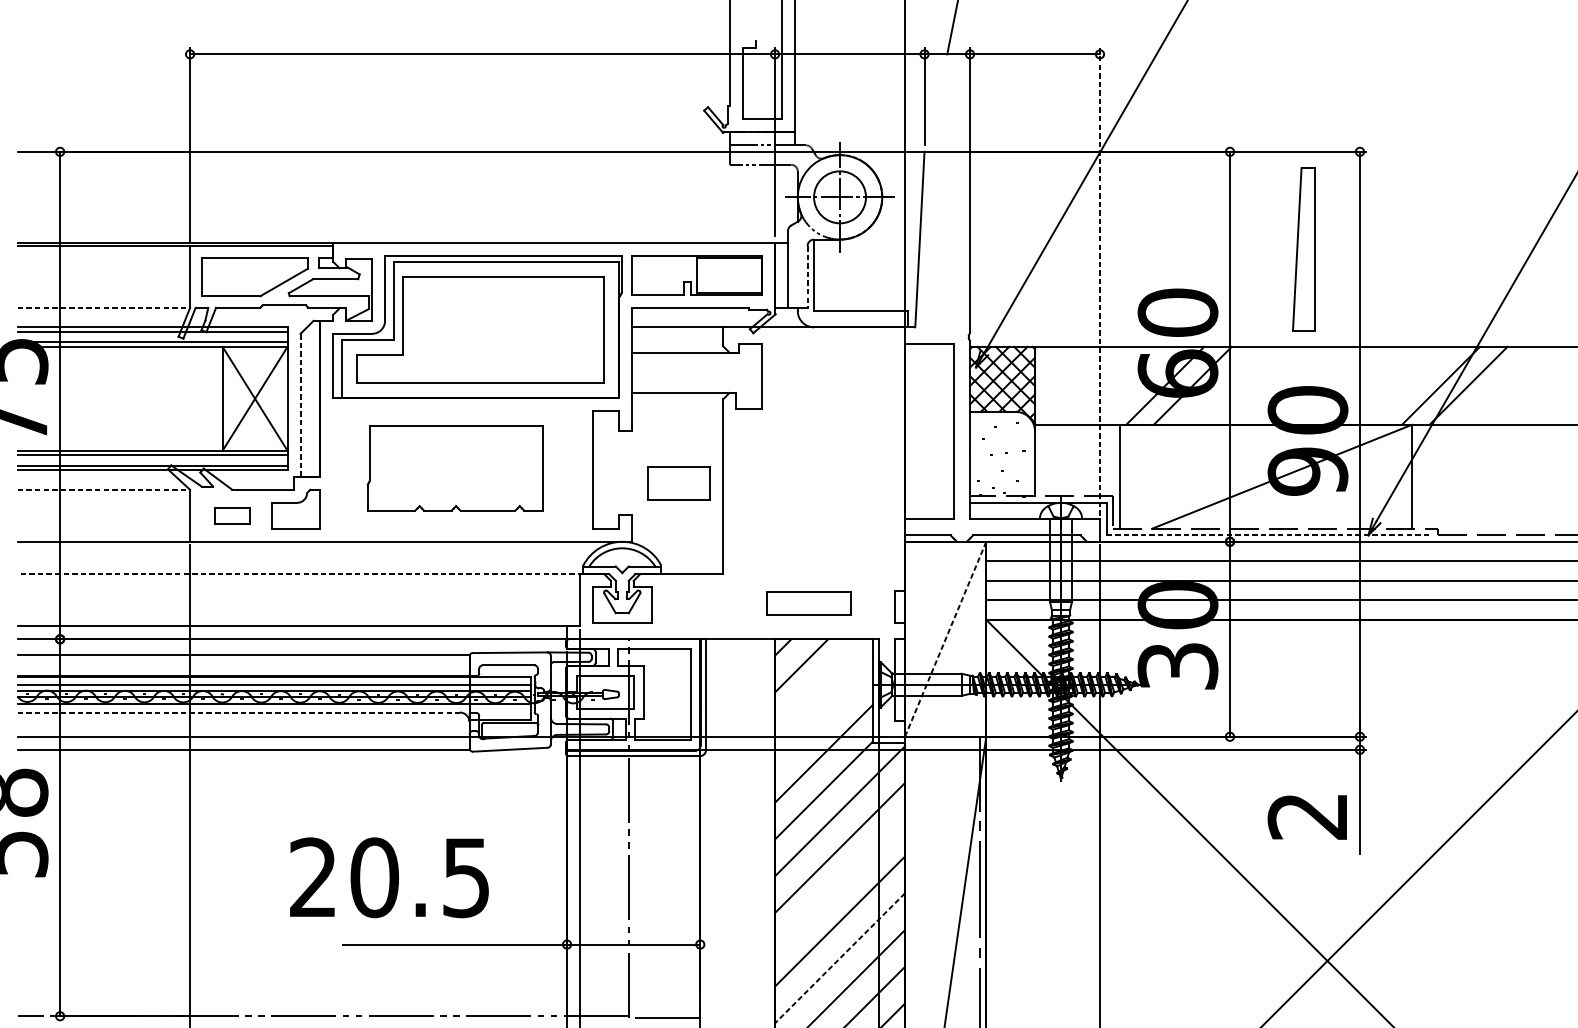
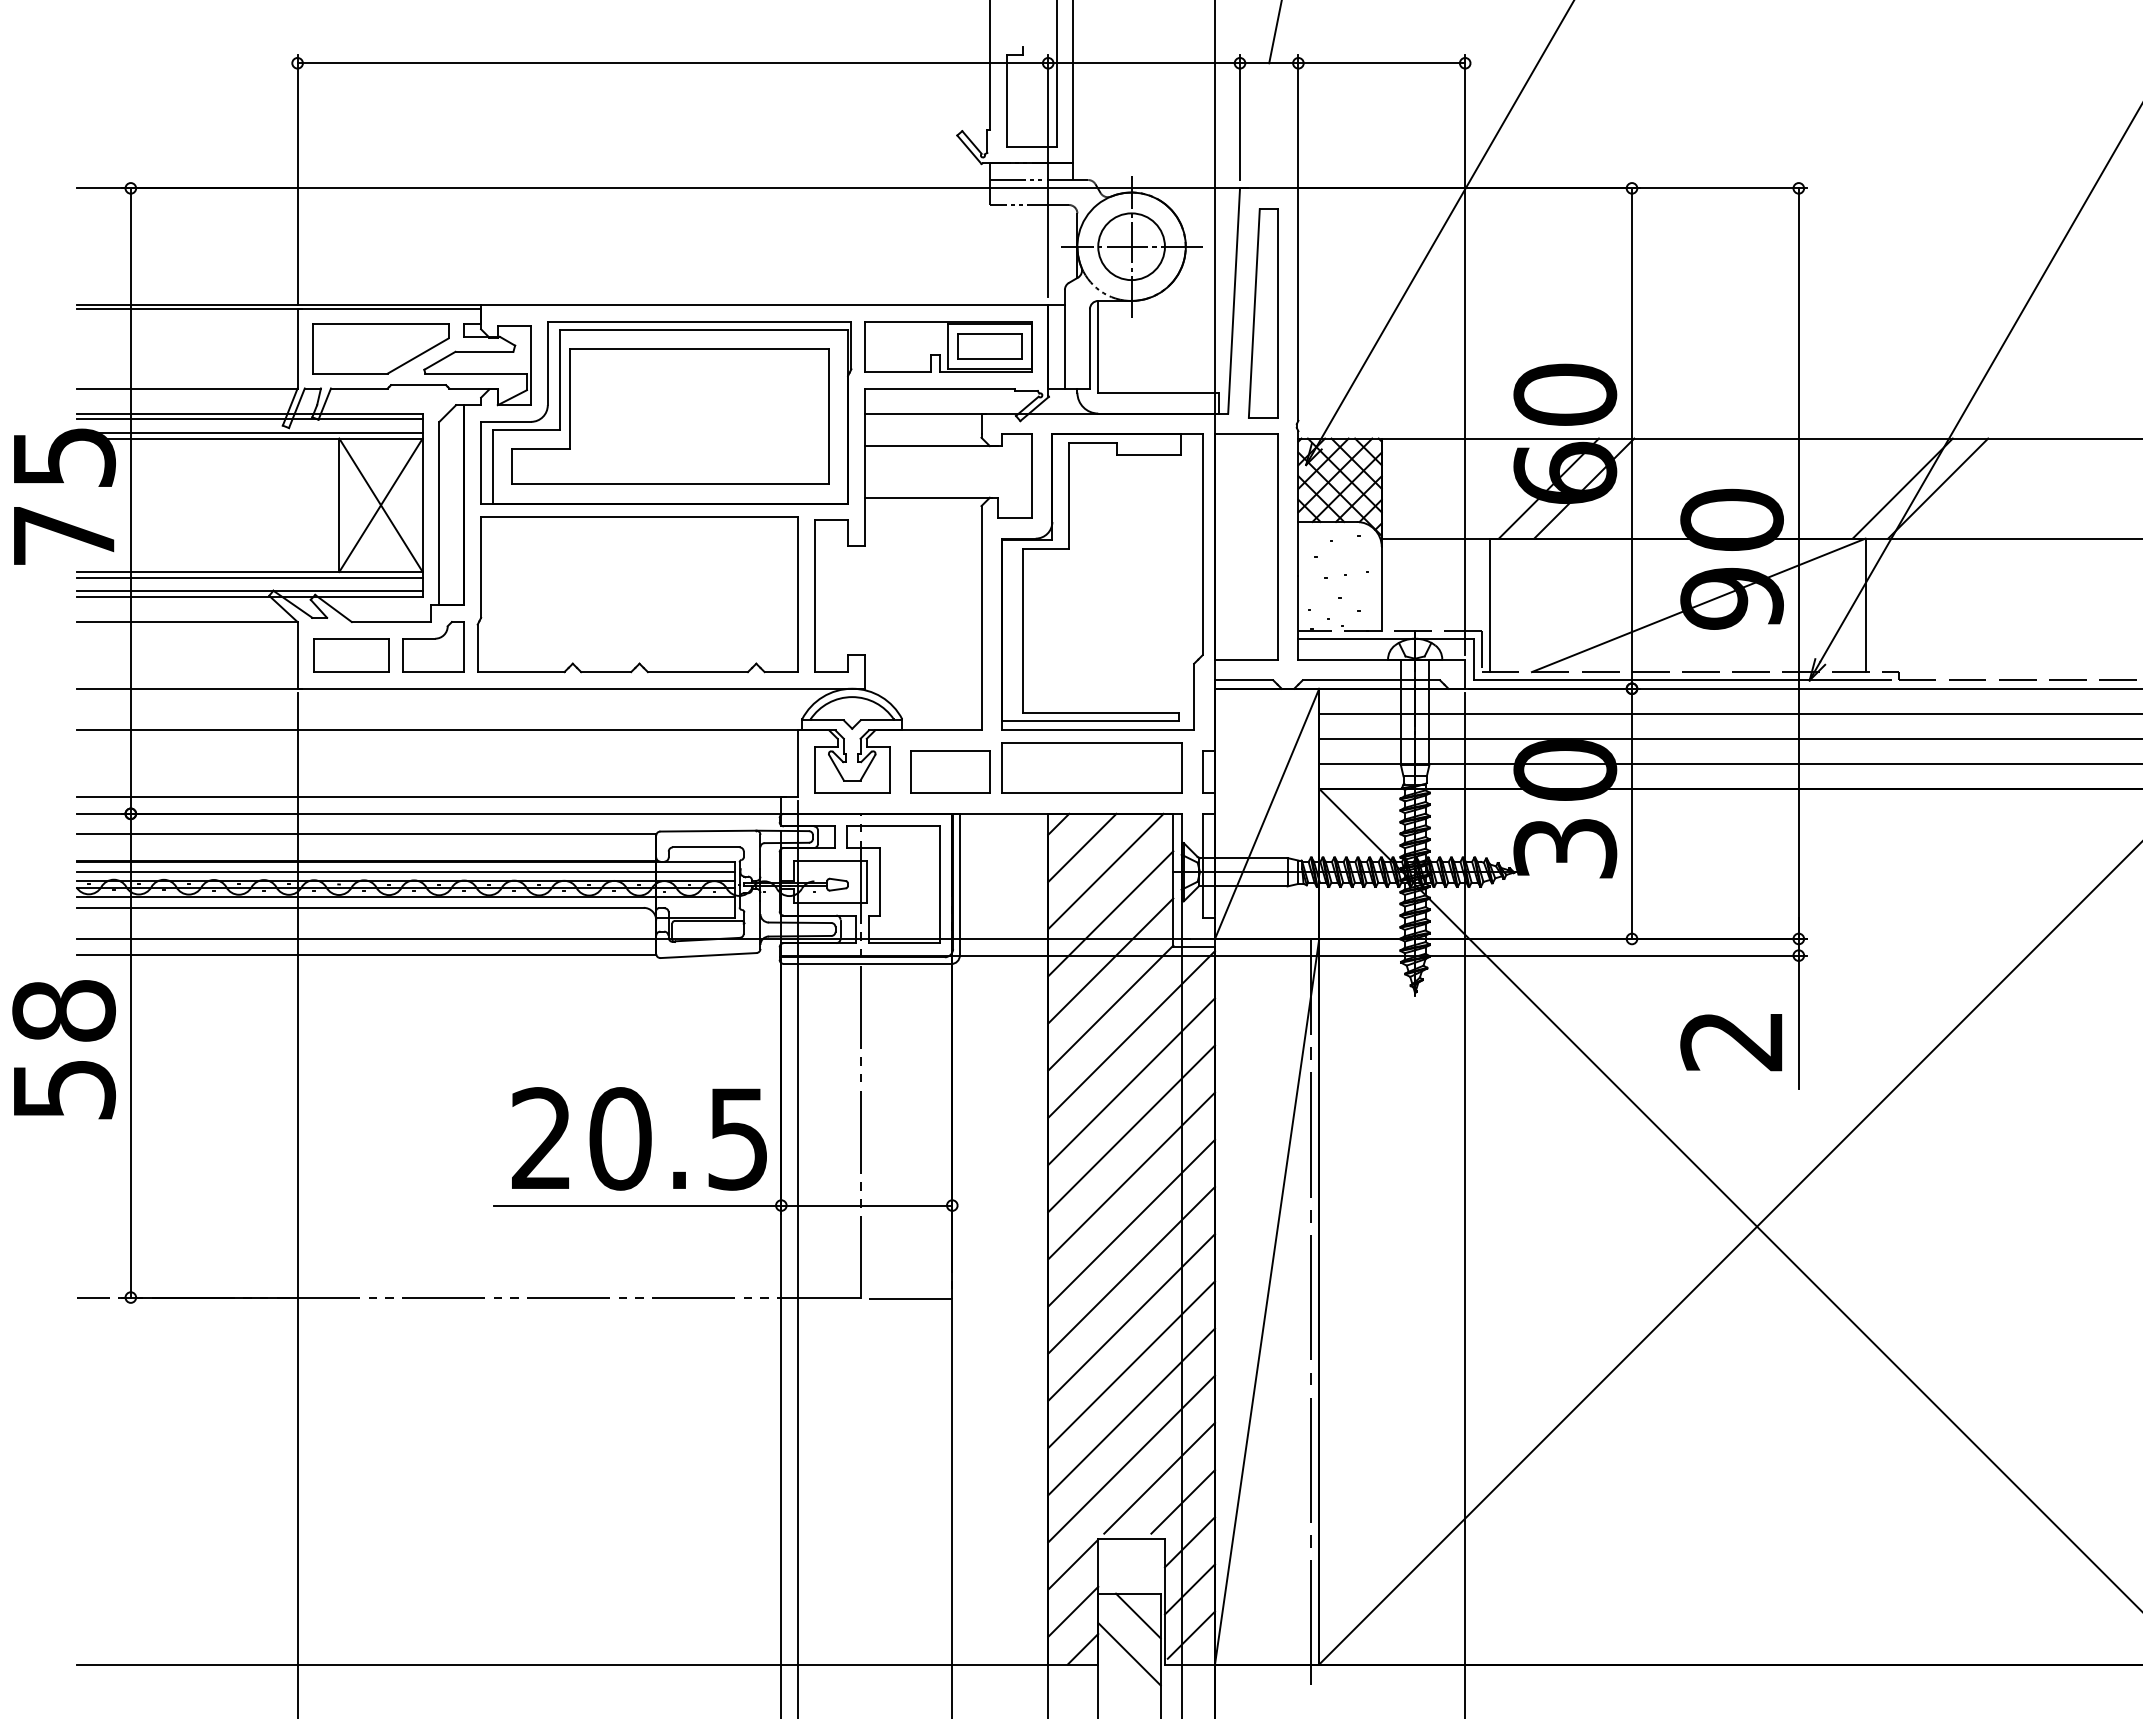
part: (1304, 249) -> (1263, 313), moved
part: (729, 275) -> (989, 346), added
line: (807, 276) -> (1089, 348), dashed -> solid
line: (1100, 281) -> (1465, 354), dashed -> solid
line: (104, 307) -> (187, 388), dashed -> solid
line: (300, 405) -> (439, 513), dashed -> solid
part: (817, 458) -> (1102, 581), added
part: (454, 468) -> (637, 594), size x1.43
part: (679, 483) -> (950, 771), moved
line: (104, 490) -> (187, 622), dashed -> solid
part: (232, 515) -> (351, 655), size x1.67
line: (1269, 535) -> (1682, 680), dashed -> solid
line: (300, 574) -> (439, 730), dashed -> solid
part: (808, 603) -> (1091, 767), size x1.67
line: (945, 639) -> (1267, 813), dashed -> solid
line: (819, 684) -> (1105, 871), added
line: (239, 712) -> (360, 907), dashed -> solid
line: (823, 716) -> (1110, 913), added
text: (389, 877) -> (639, 1138), moved
line: (839, 884) -> (1131, 1128), added
line: (839, 958) -> (1131, 1223), dashed -> solid

